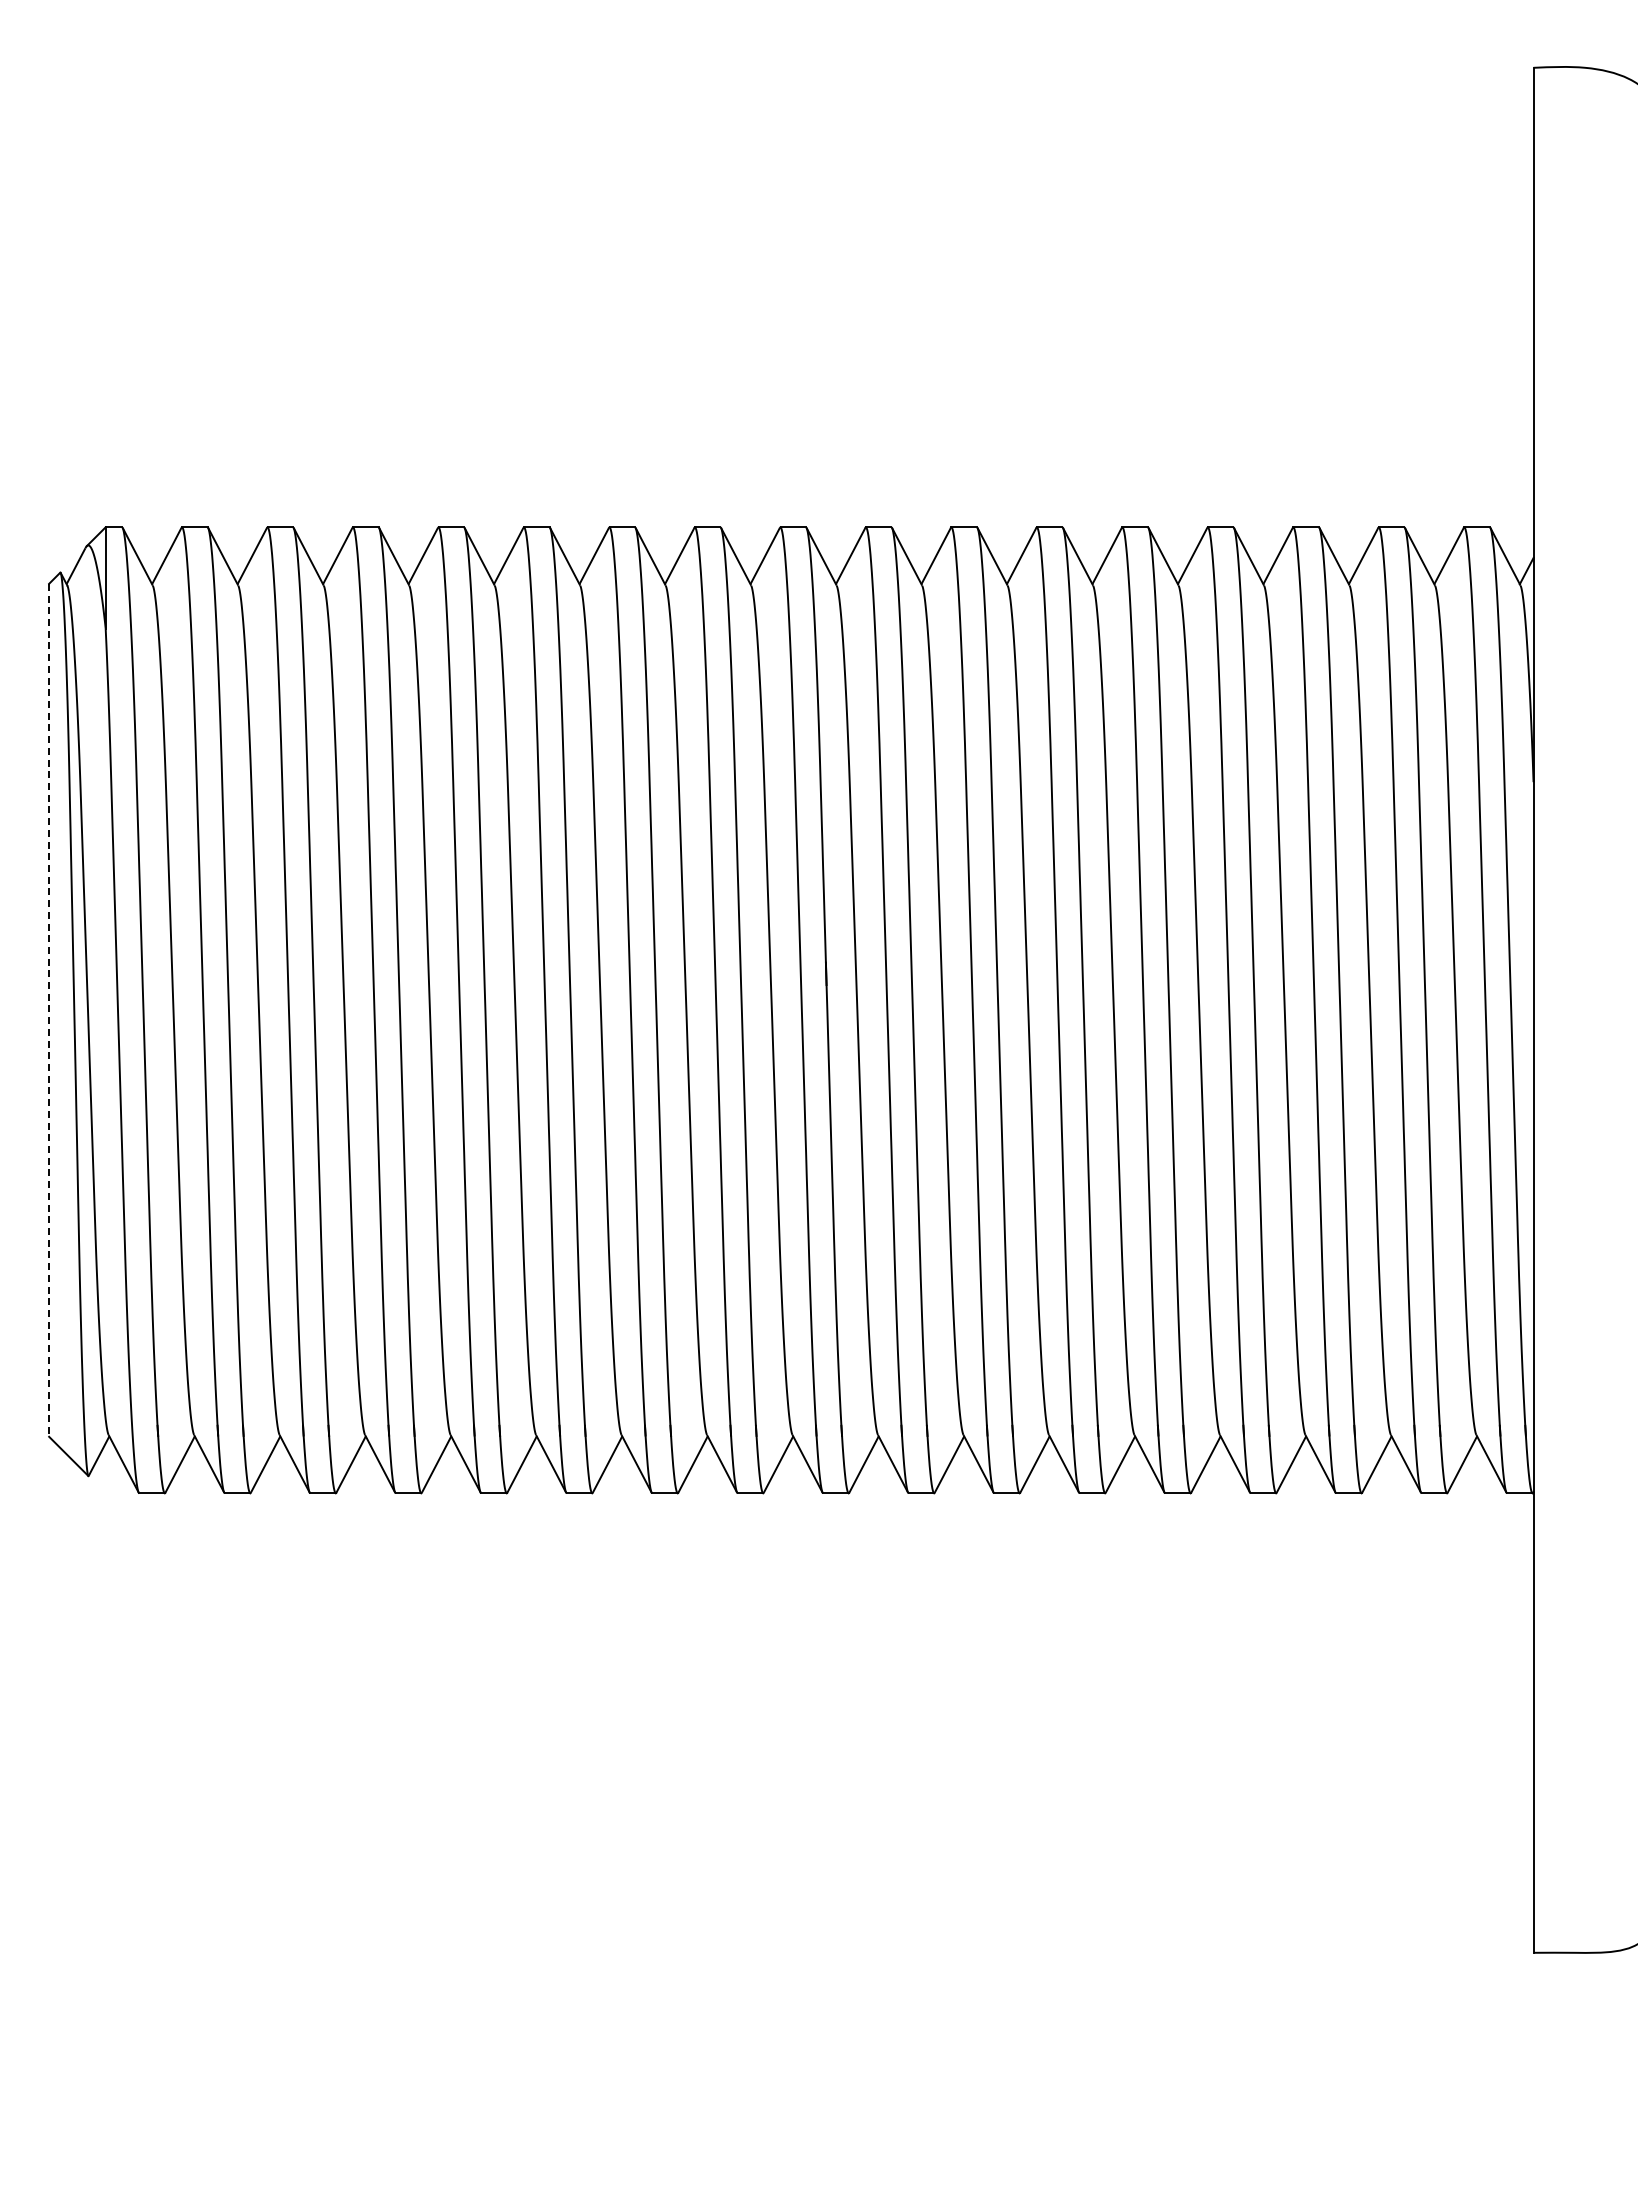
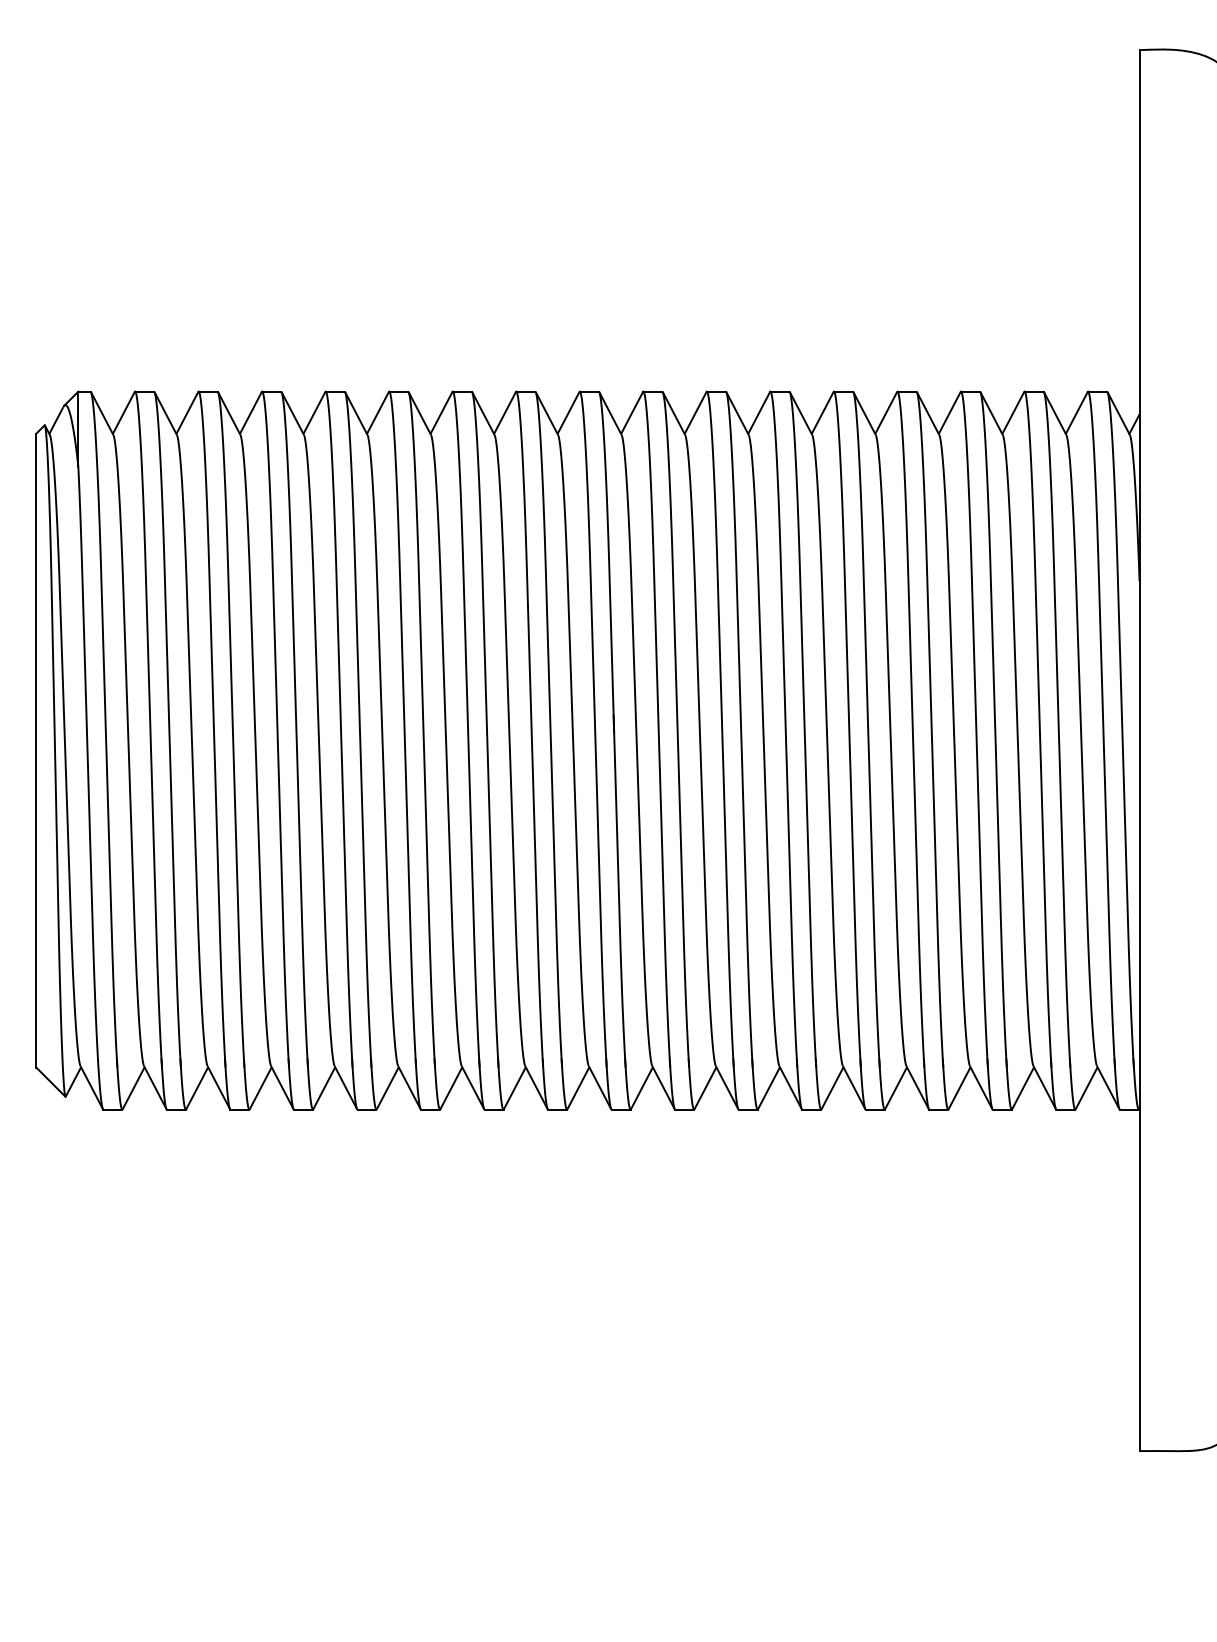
line: (49, 1010) -> (36, 750), dashed -> solid

